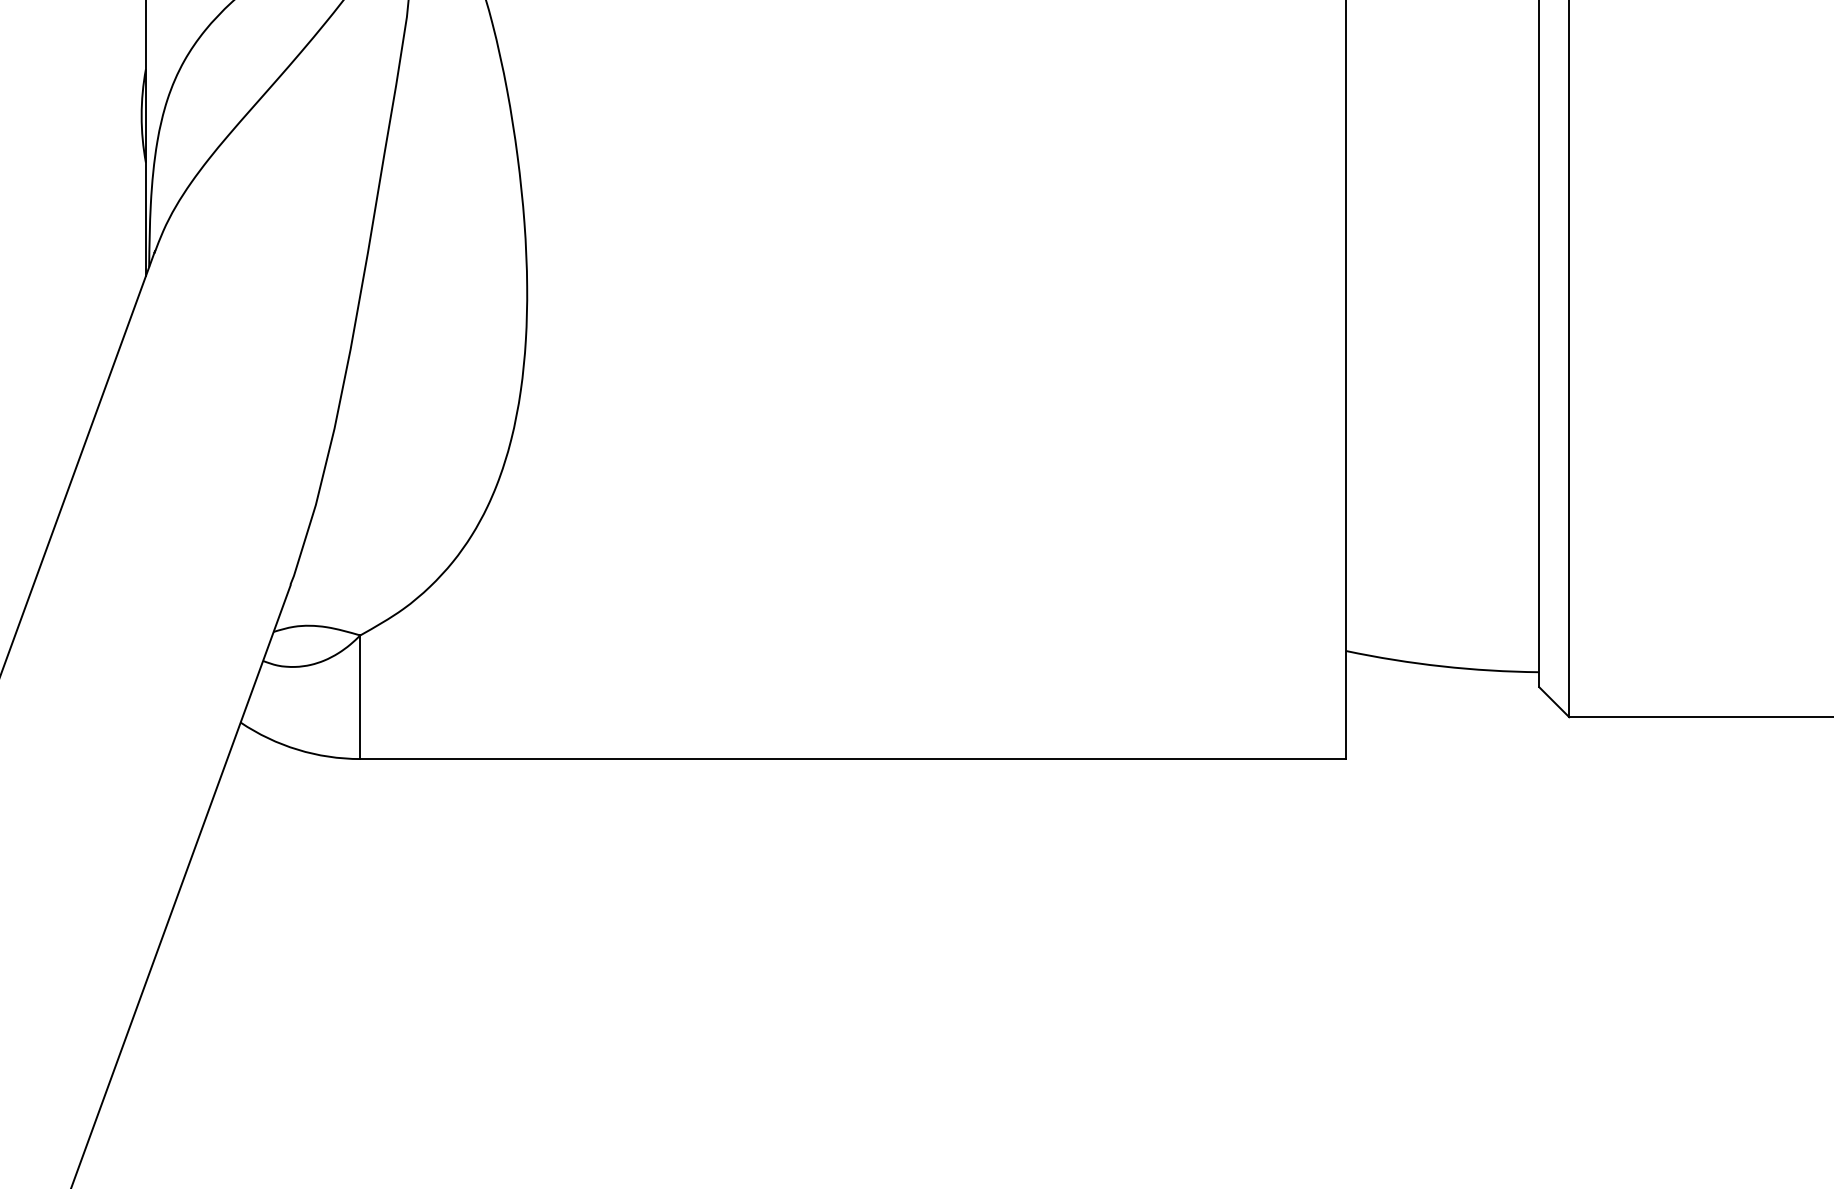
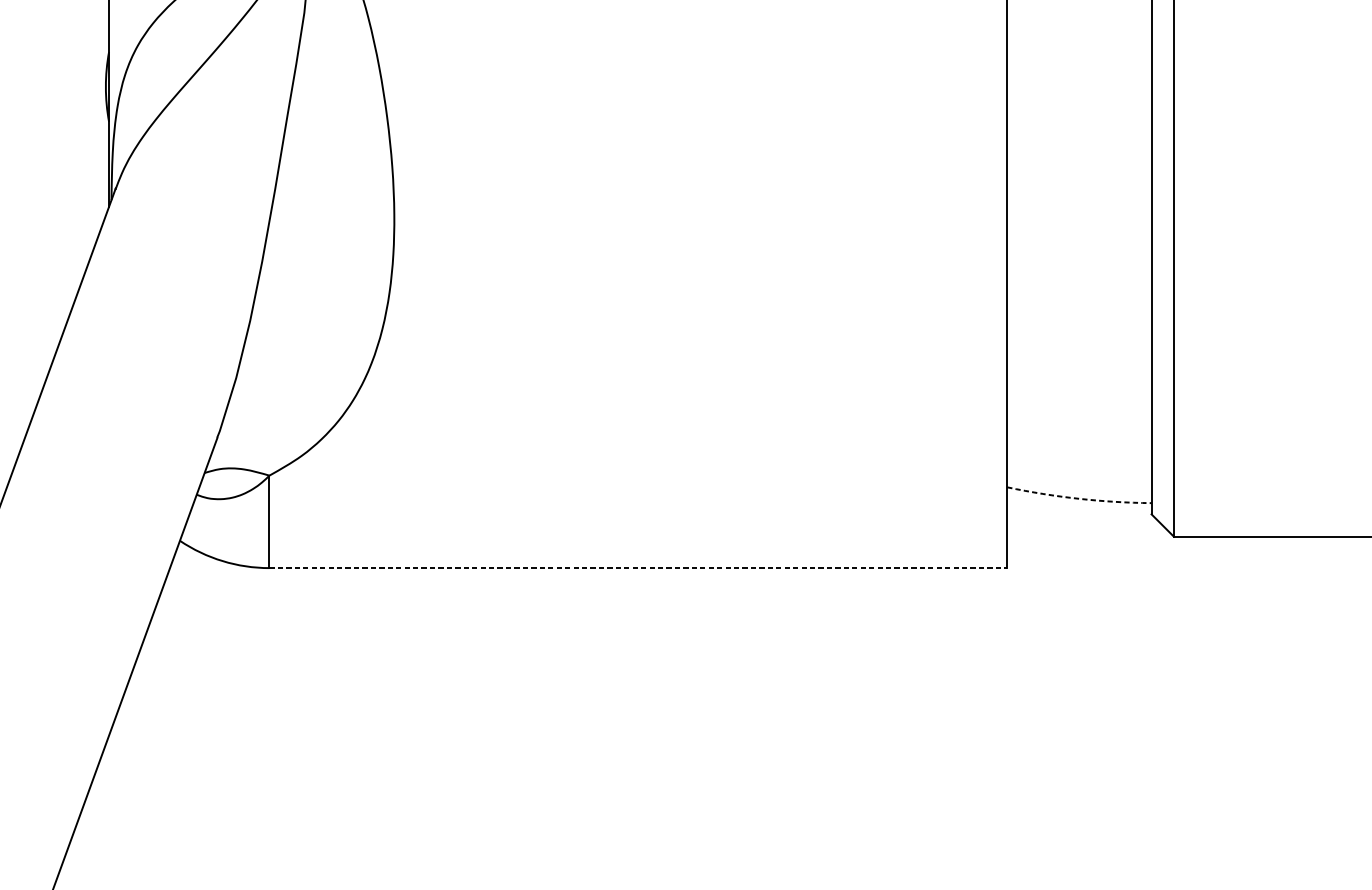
arc: (1442, 666) -> (1079, 498), solid -> dashed
line: (853, 759) -> (638, 568), solid -> dashed

